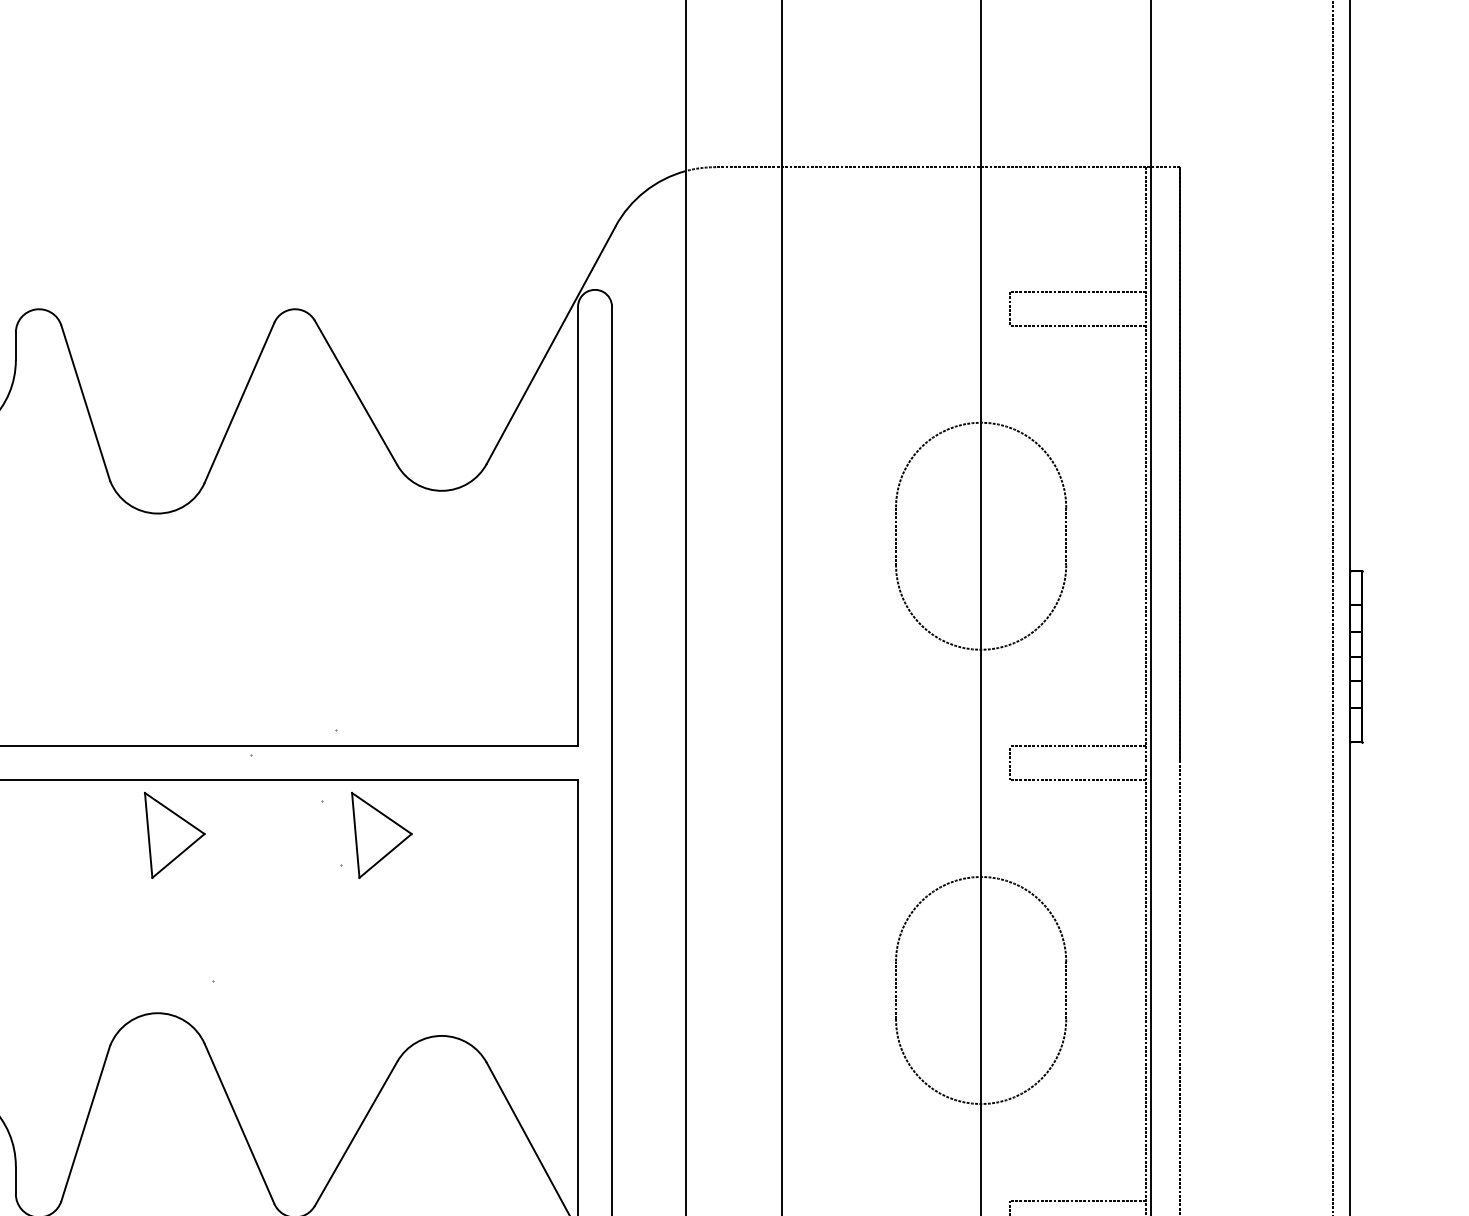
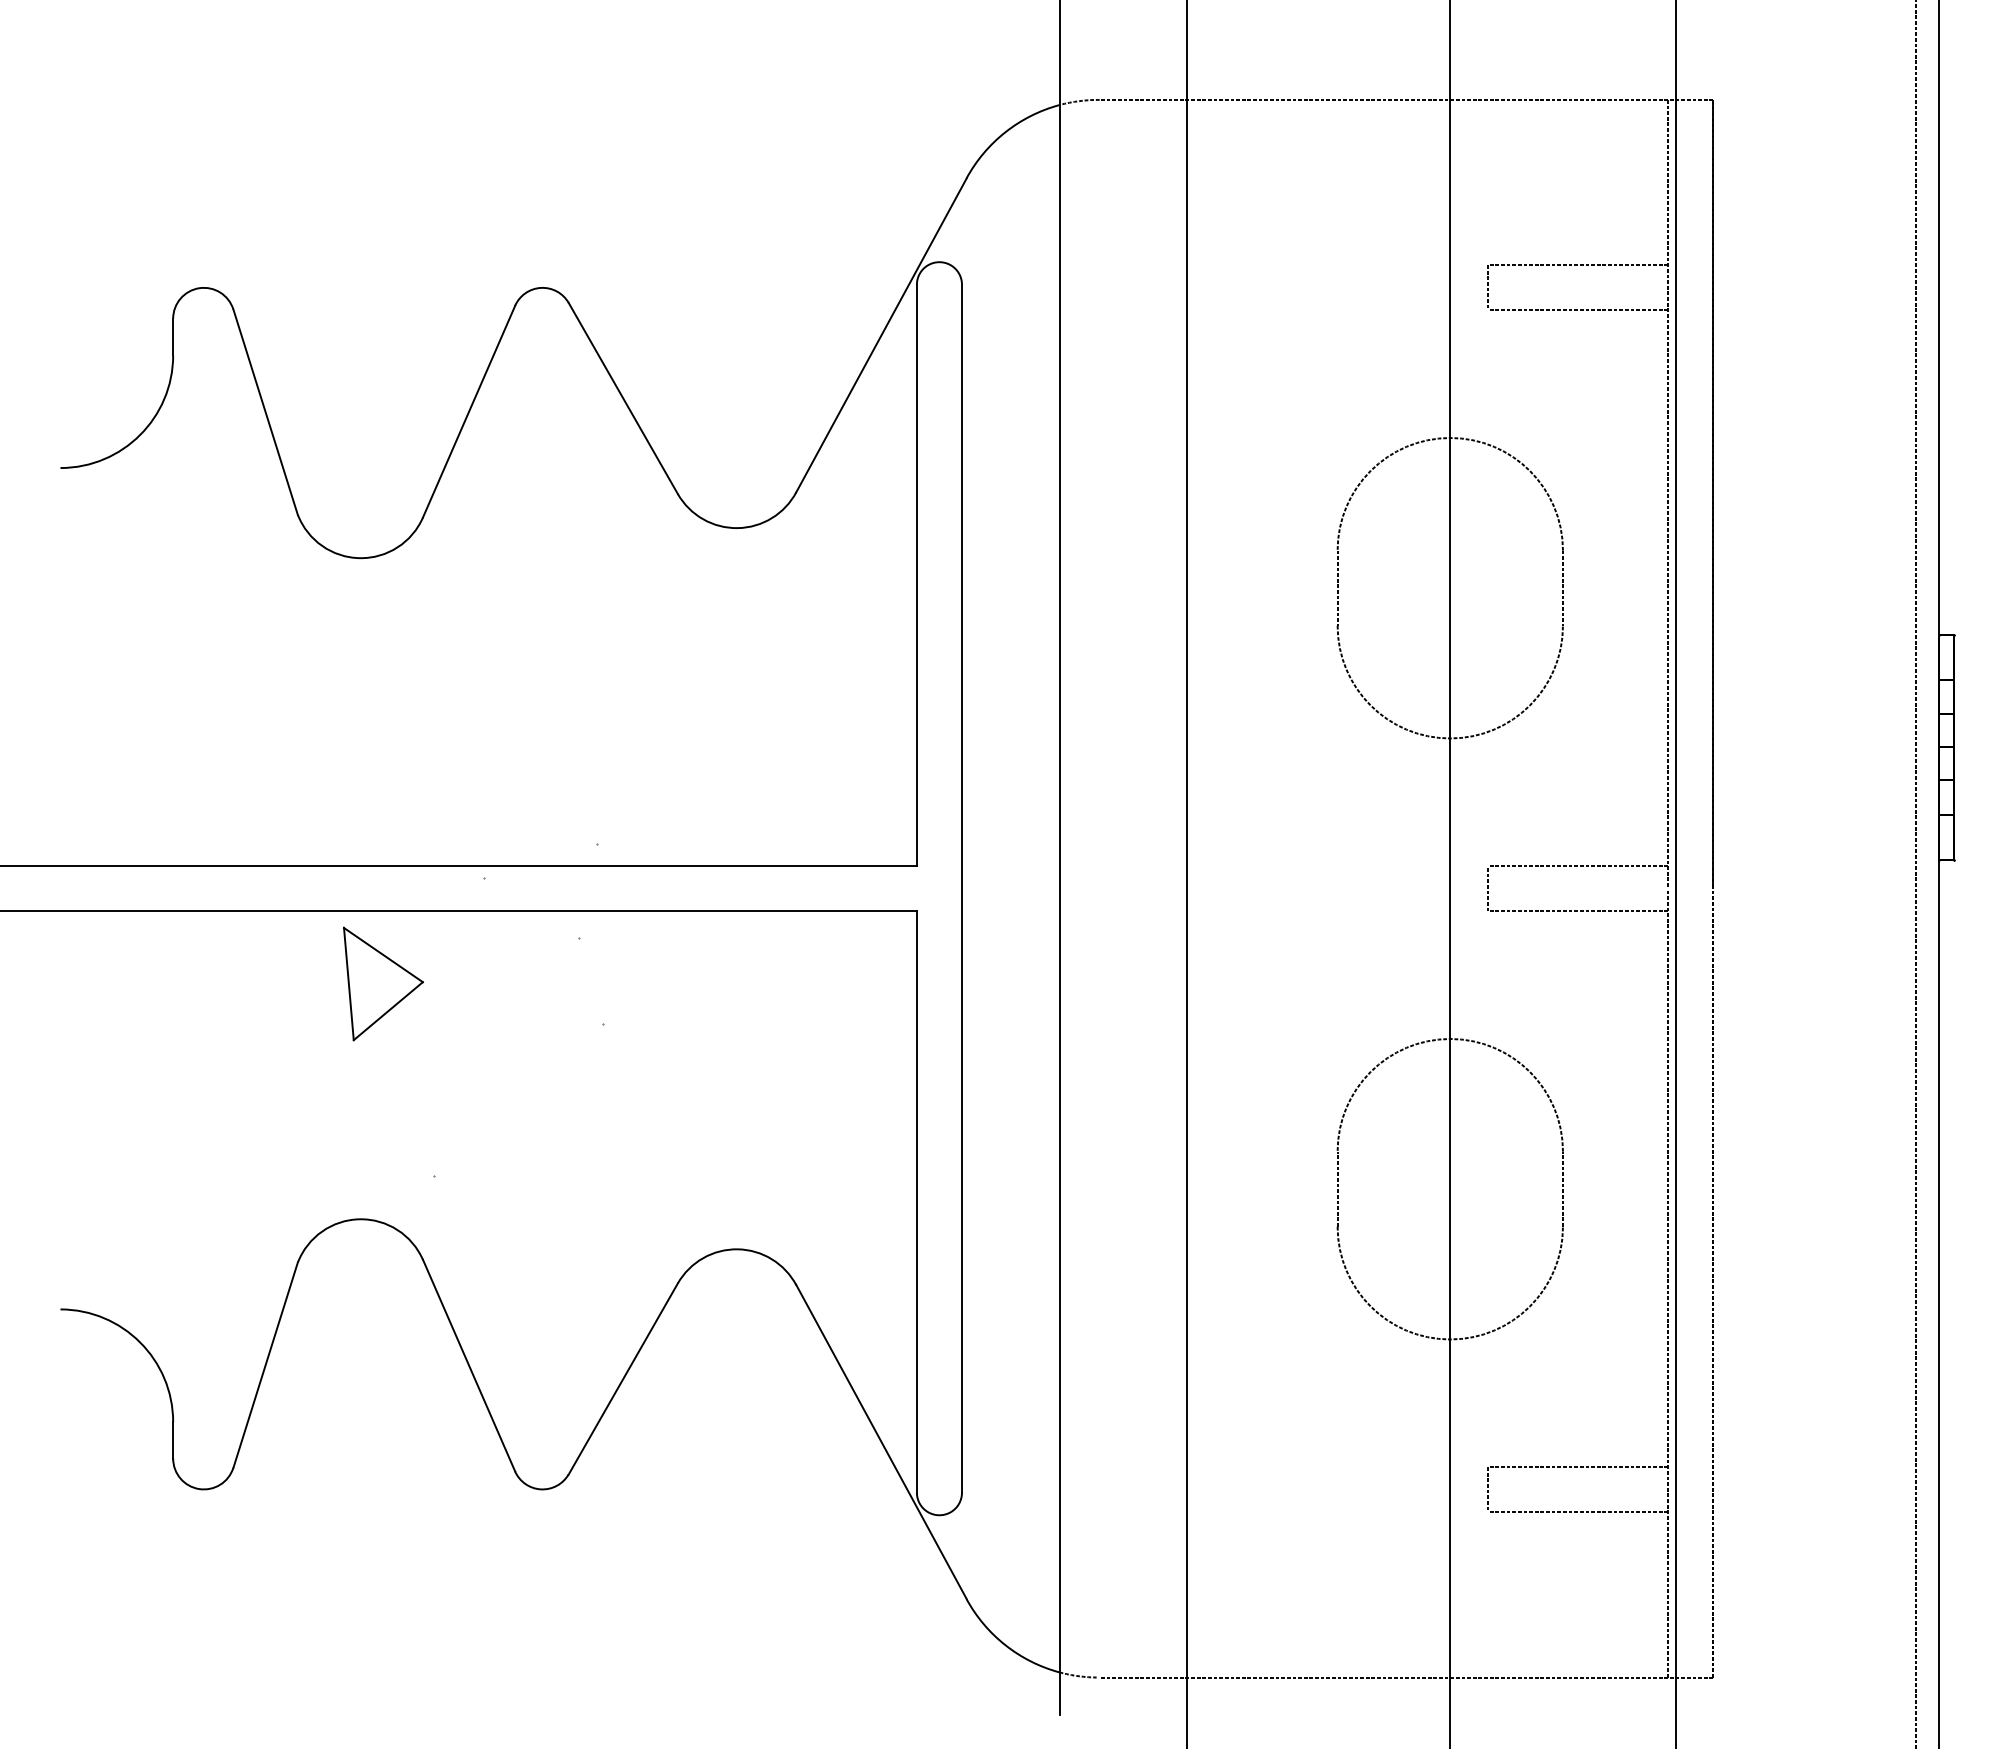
part: (381, 835) -> (657, 983), removed

